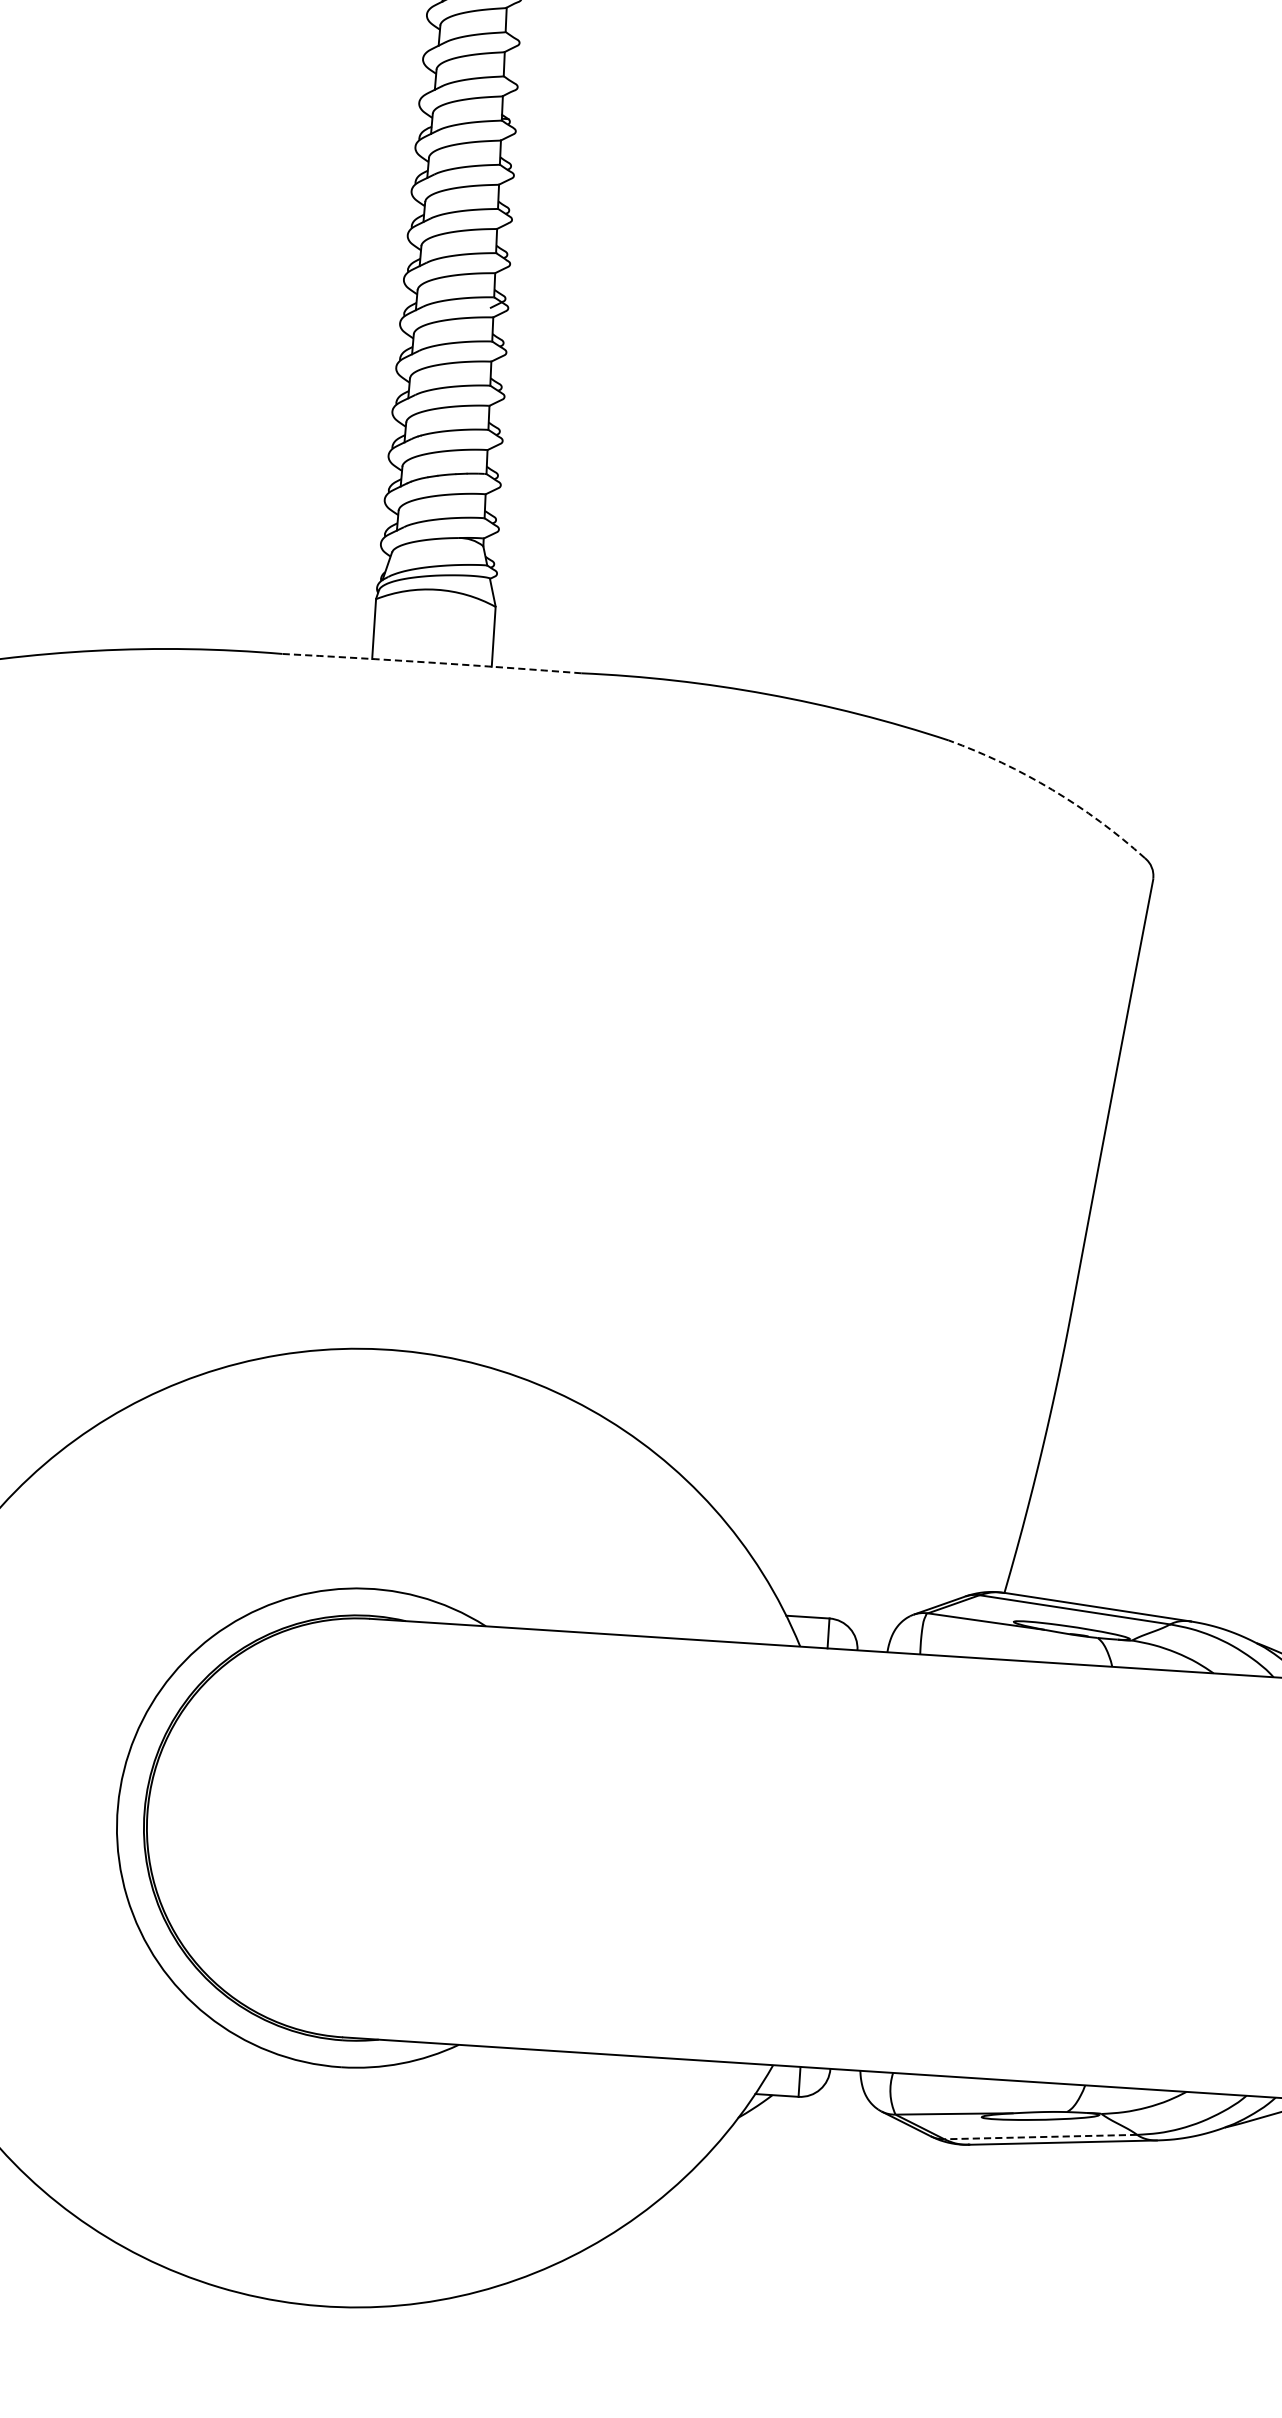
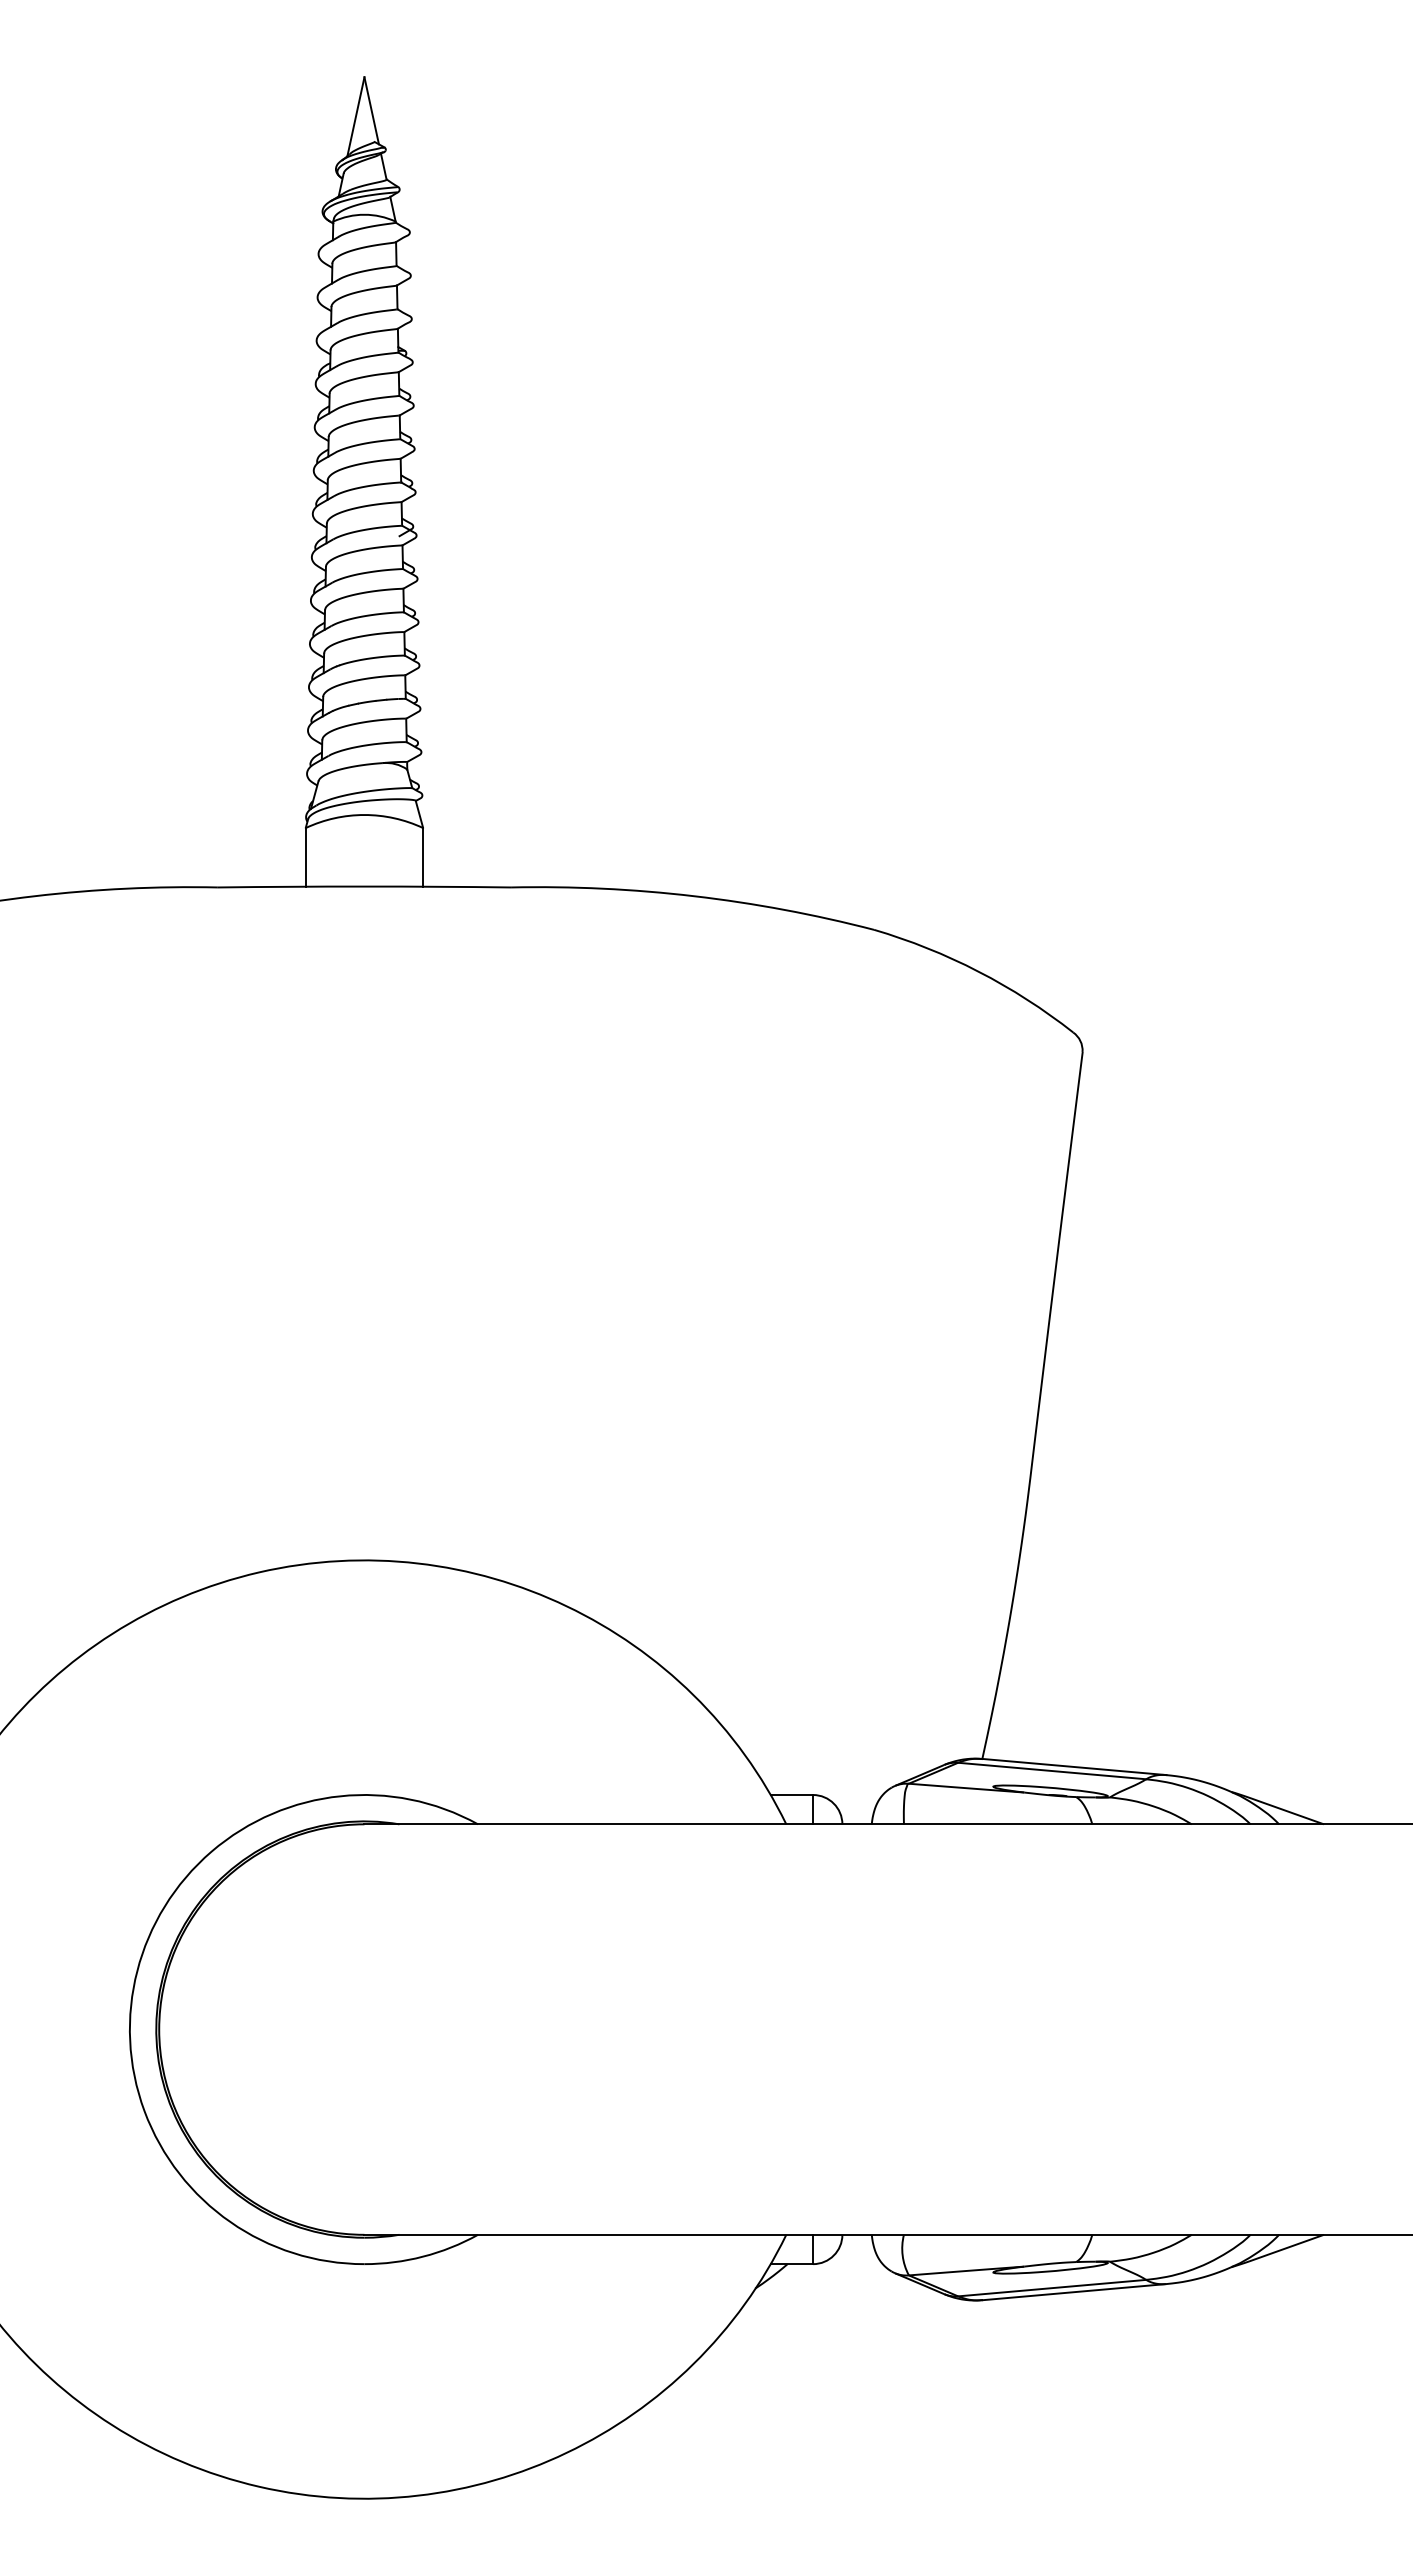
arc: (432, 662) -> (364, 886), dashed -> solid
arc: (1052, 789) -> (978, 971), dashed -> solid
line: (1040, 2137) -> (1051, 2288), dashed -> solid

